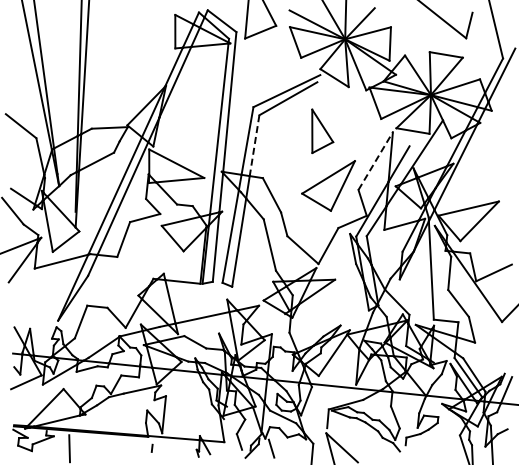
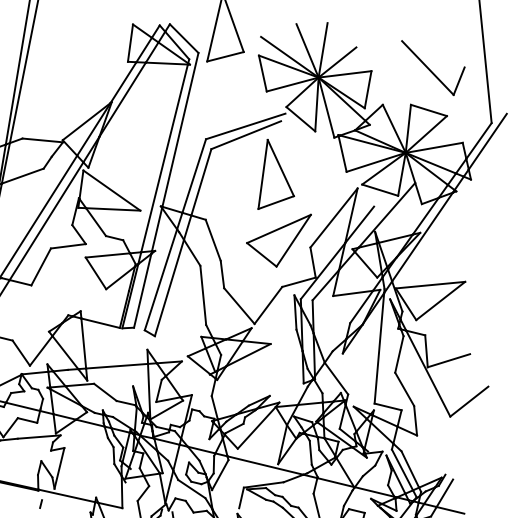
part: (322, 131) -> (279, 176), size x1.43
line: (254, 145) -> (201, 182), dashed -> solid
line: (375, 161) -> (333, 218), dashed -> solid

